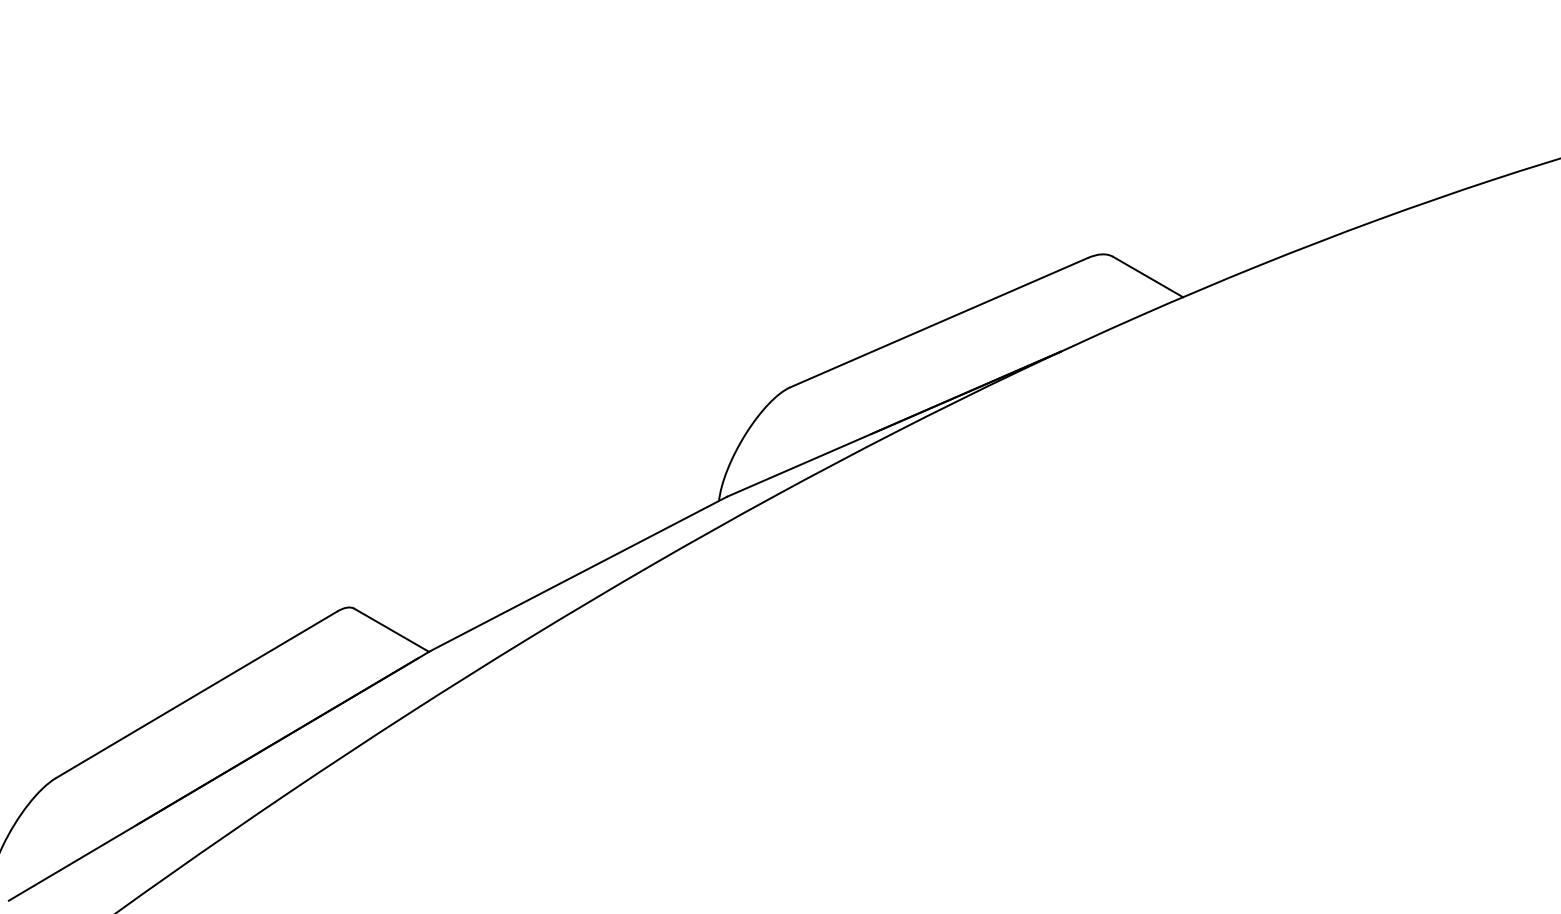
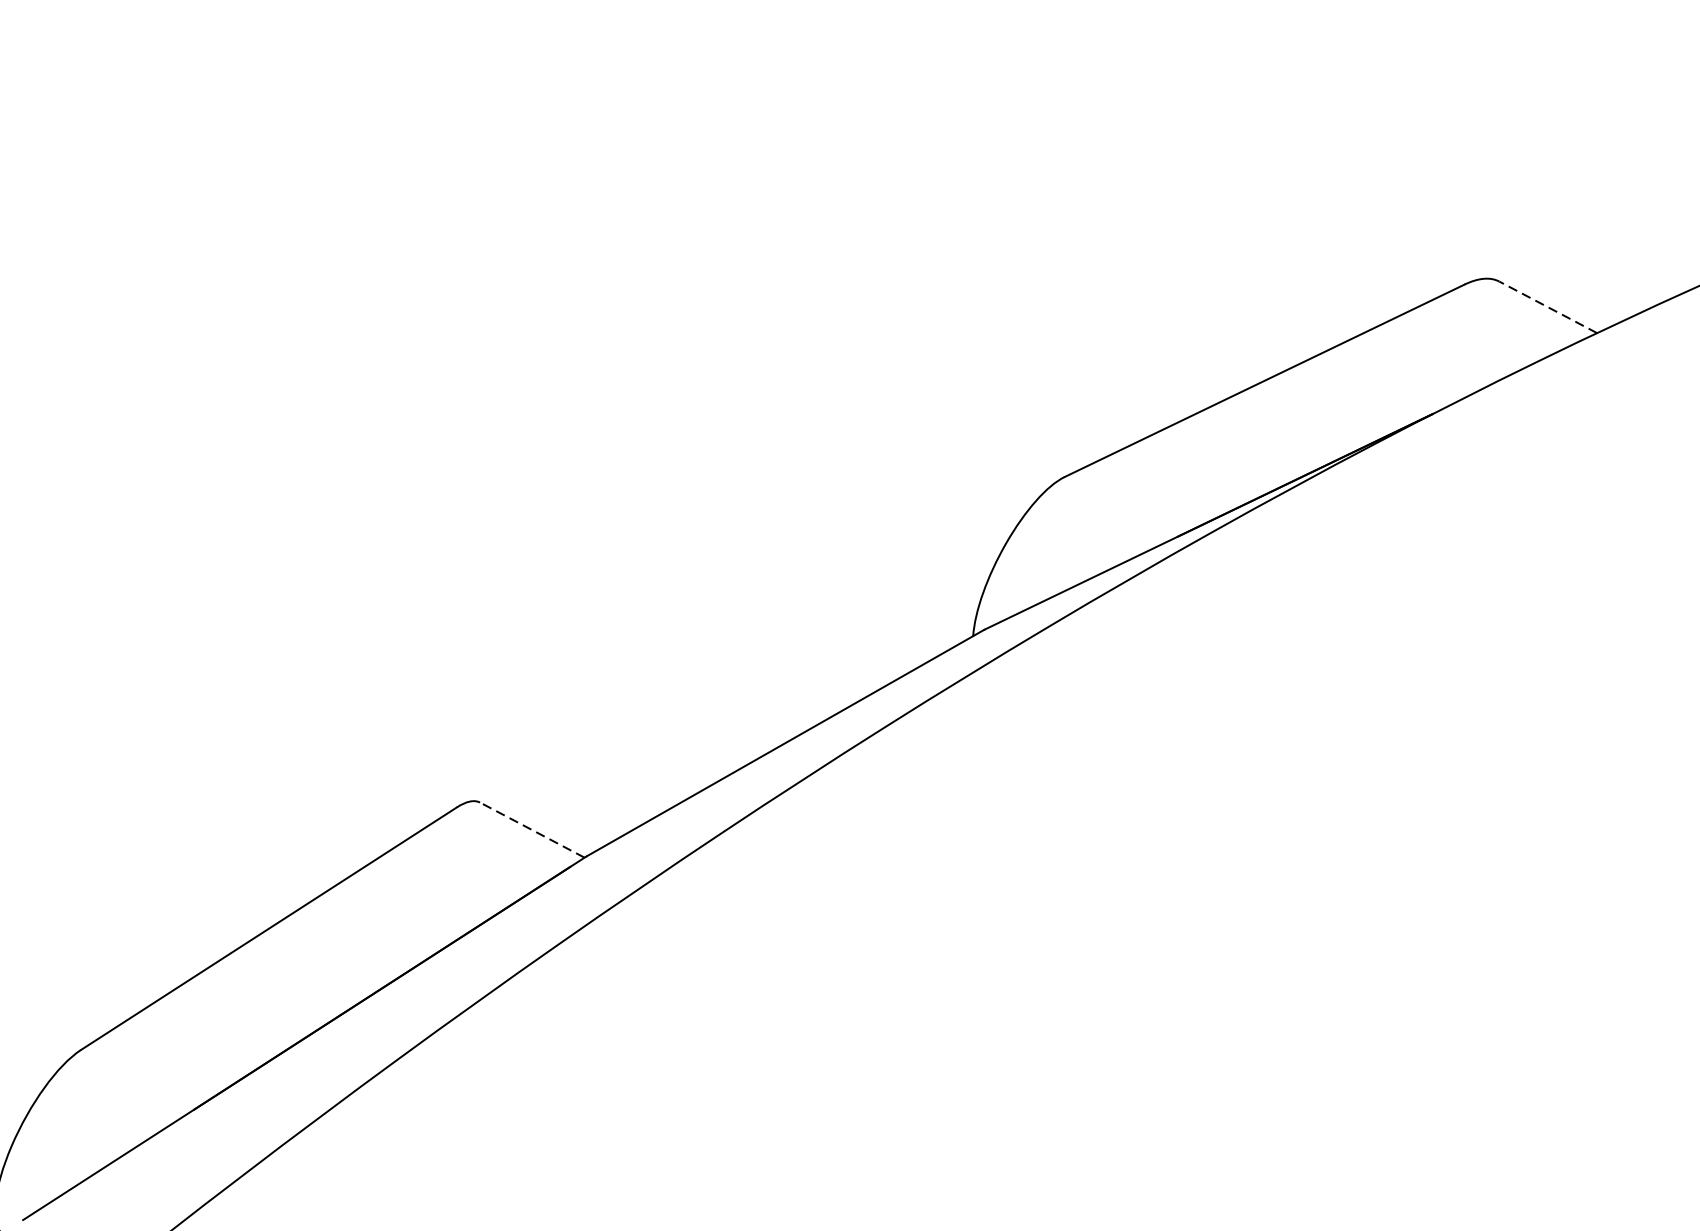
line: (1147, 276) -> (1547, 306), solid -> dashed
line: (391, 630) -> (532, 830), solid -> dashed

